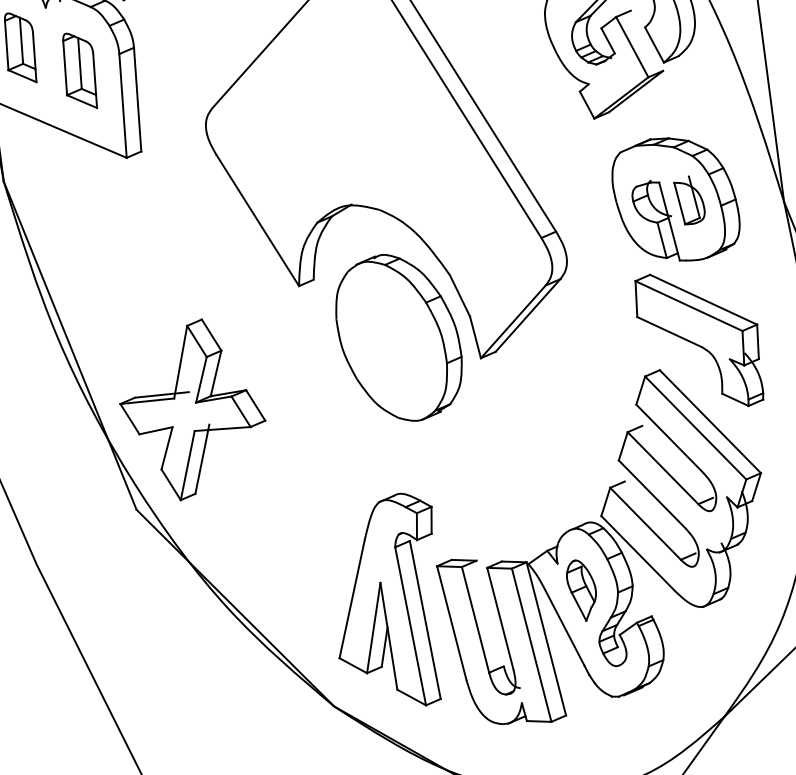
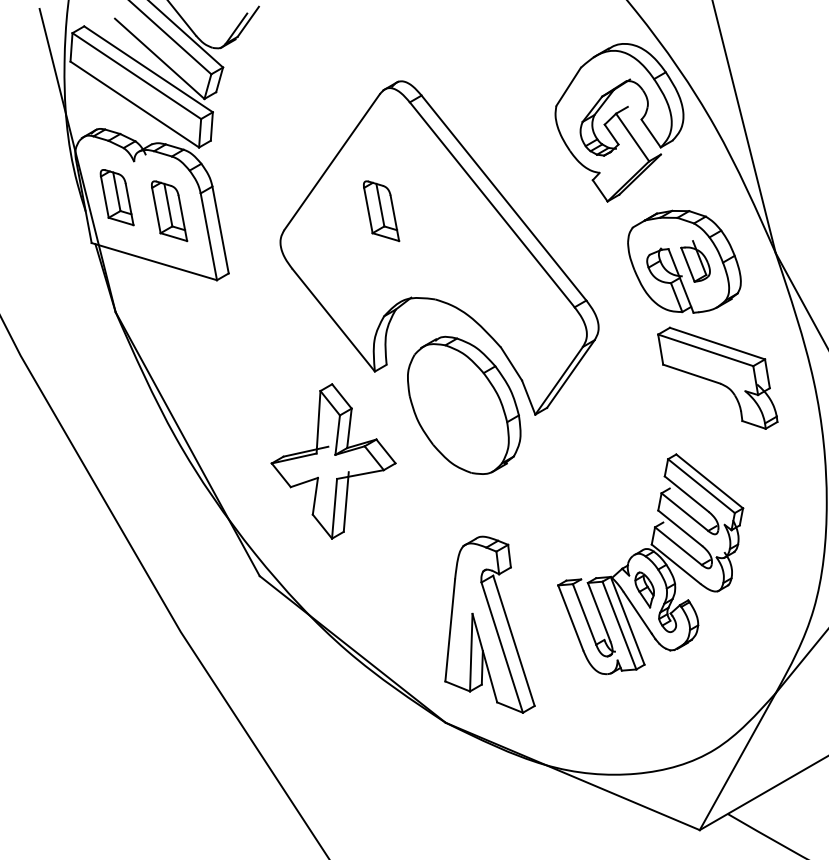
part: (328, 99) -> (381, 211), added
part: (192, 410) -> (333, 461), moved
part: (595, 549) -> (650, 564), size x0.7

